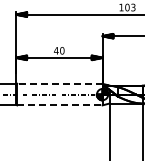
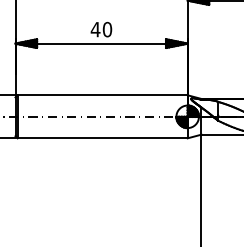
line: (59, 83) -> (101, 94), dashed -> solid
line: (59, 105) -> (101, 138), dashed -> solid

